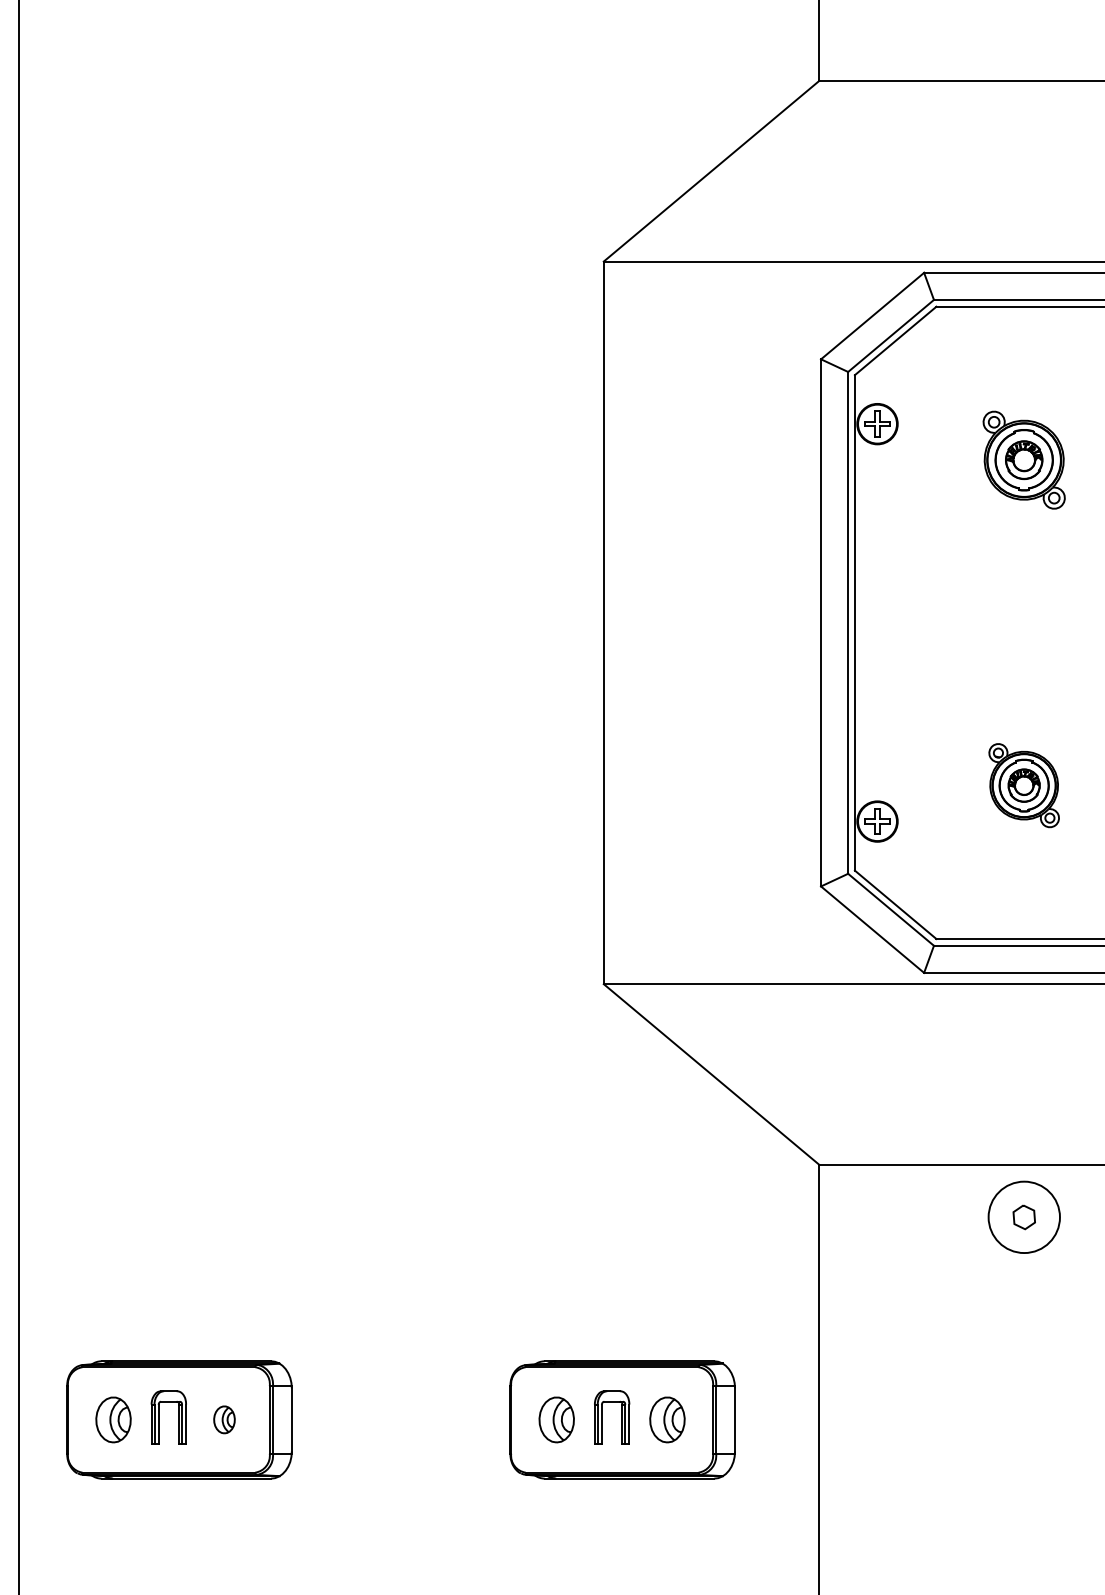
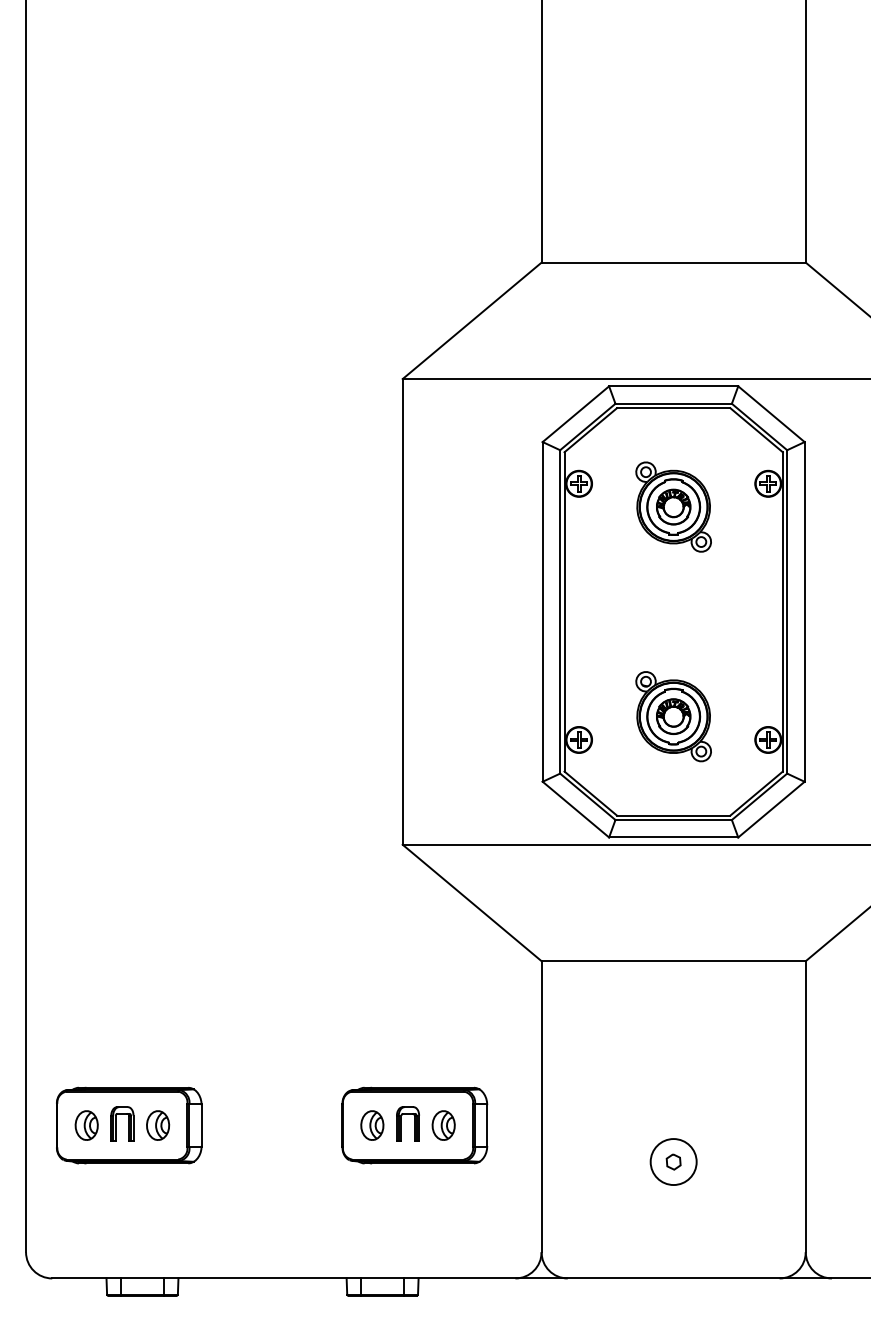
part: (1024, 459) -> (673, 506), size x1.43
part: (1024, 785) -> (673, 716), size x1.67
part: (1024, 1216) -> (673, 1161), moved
part: (224, 1419) -> (158, 1125), size x1.67

